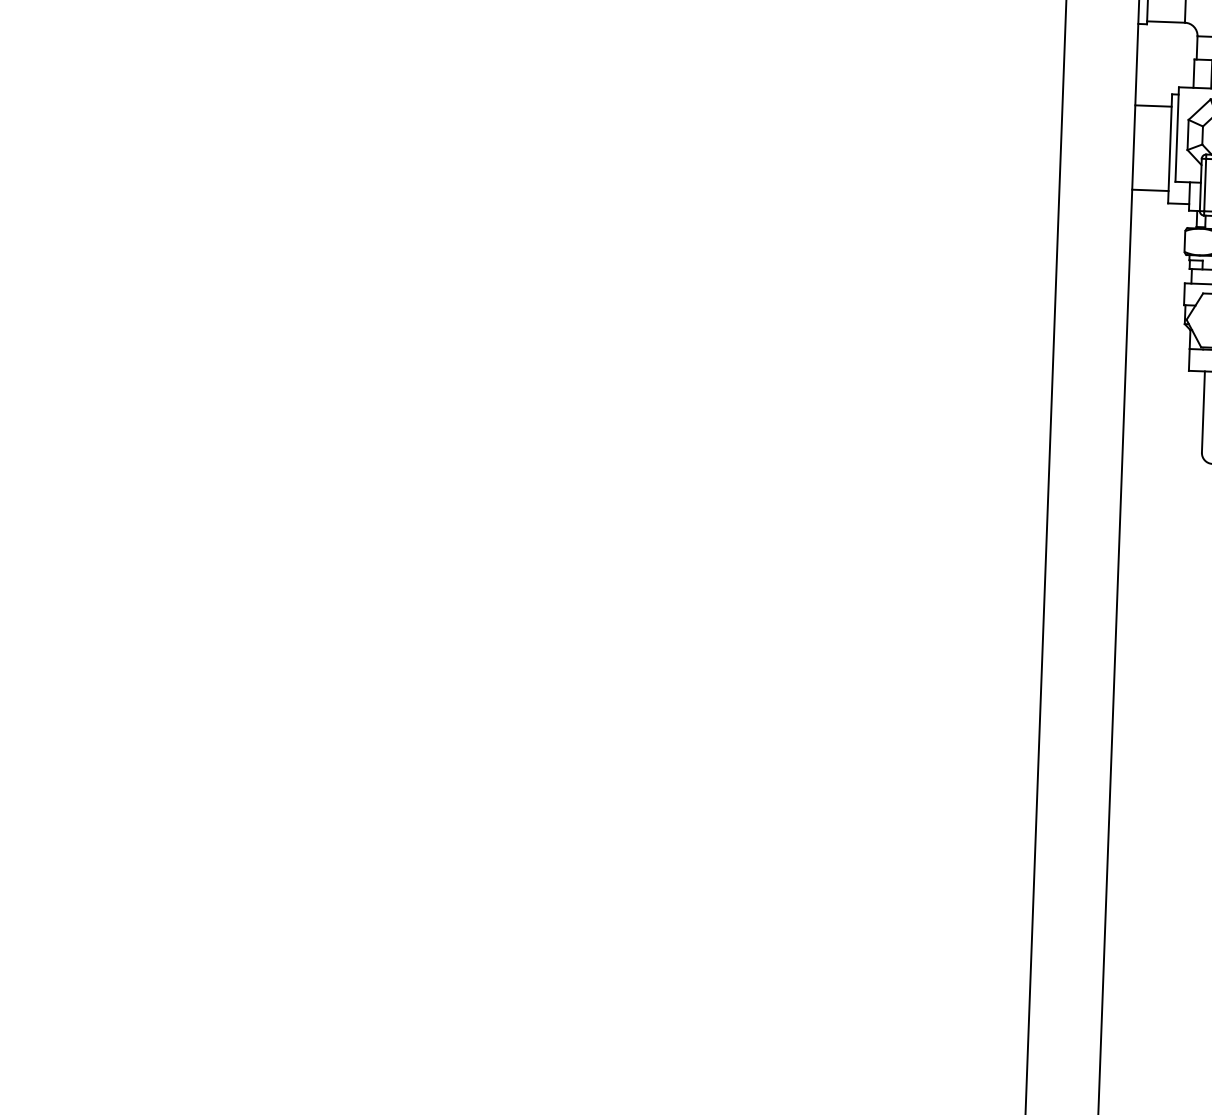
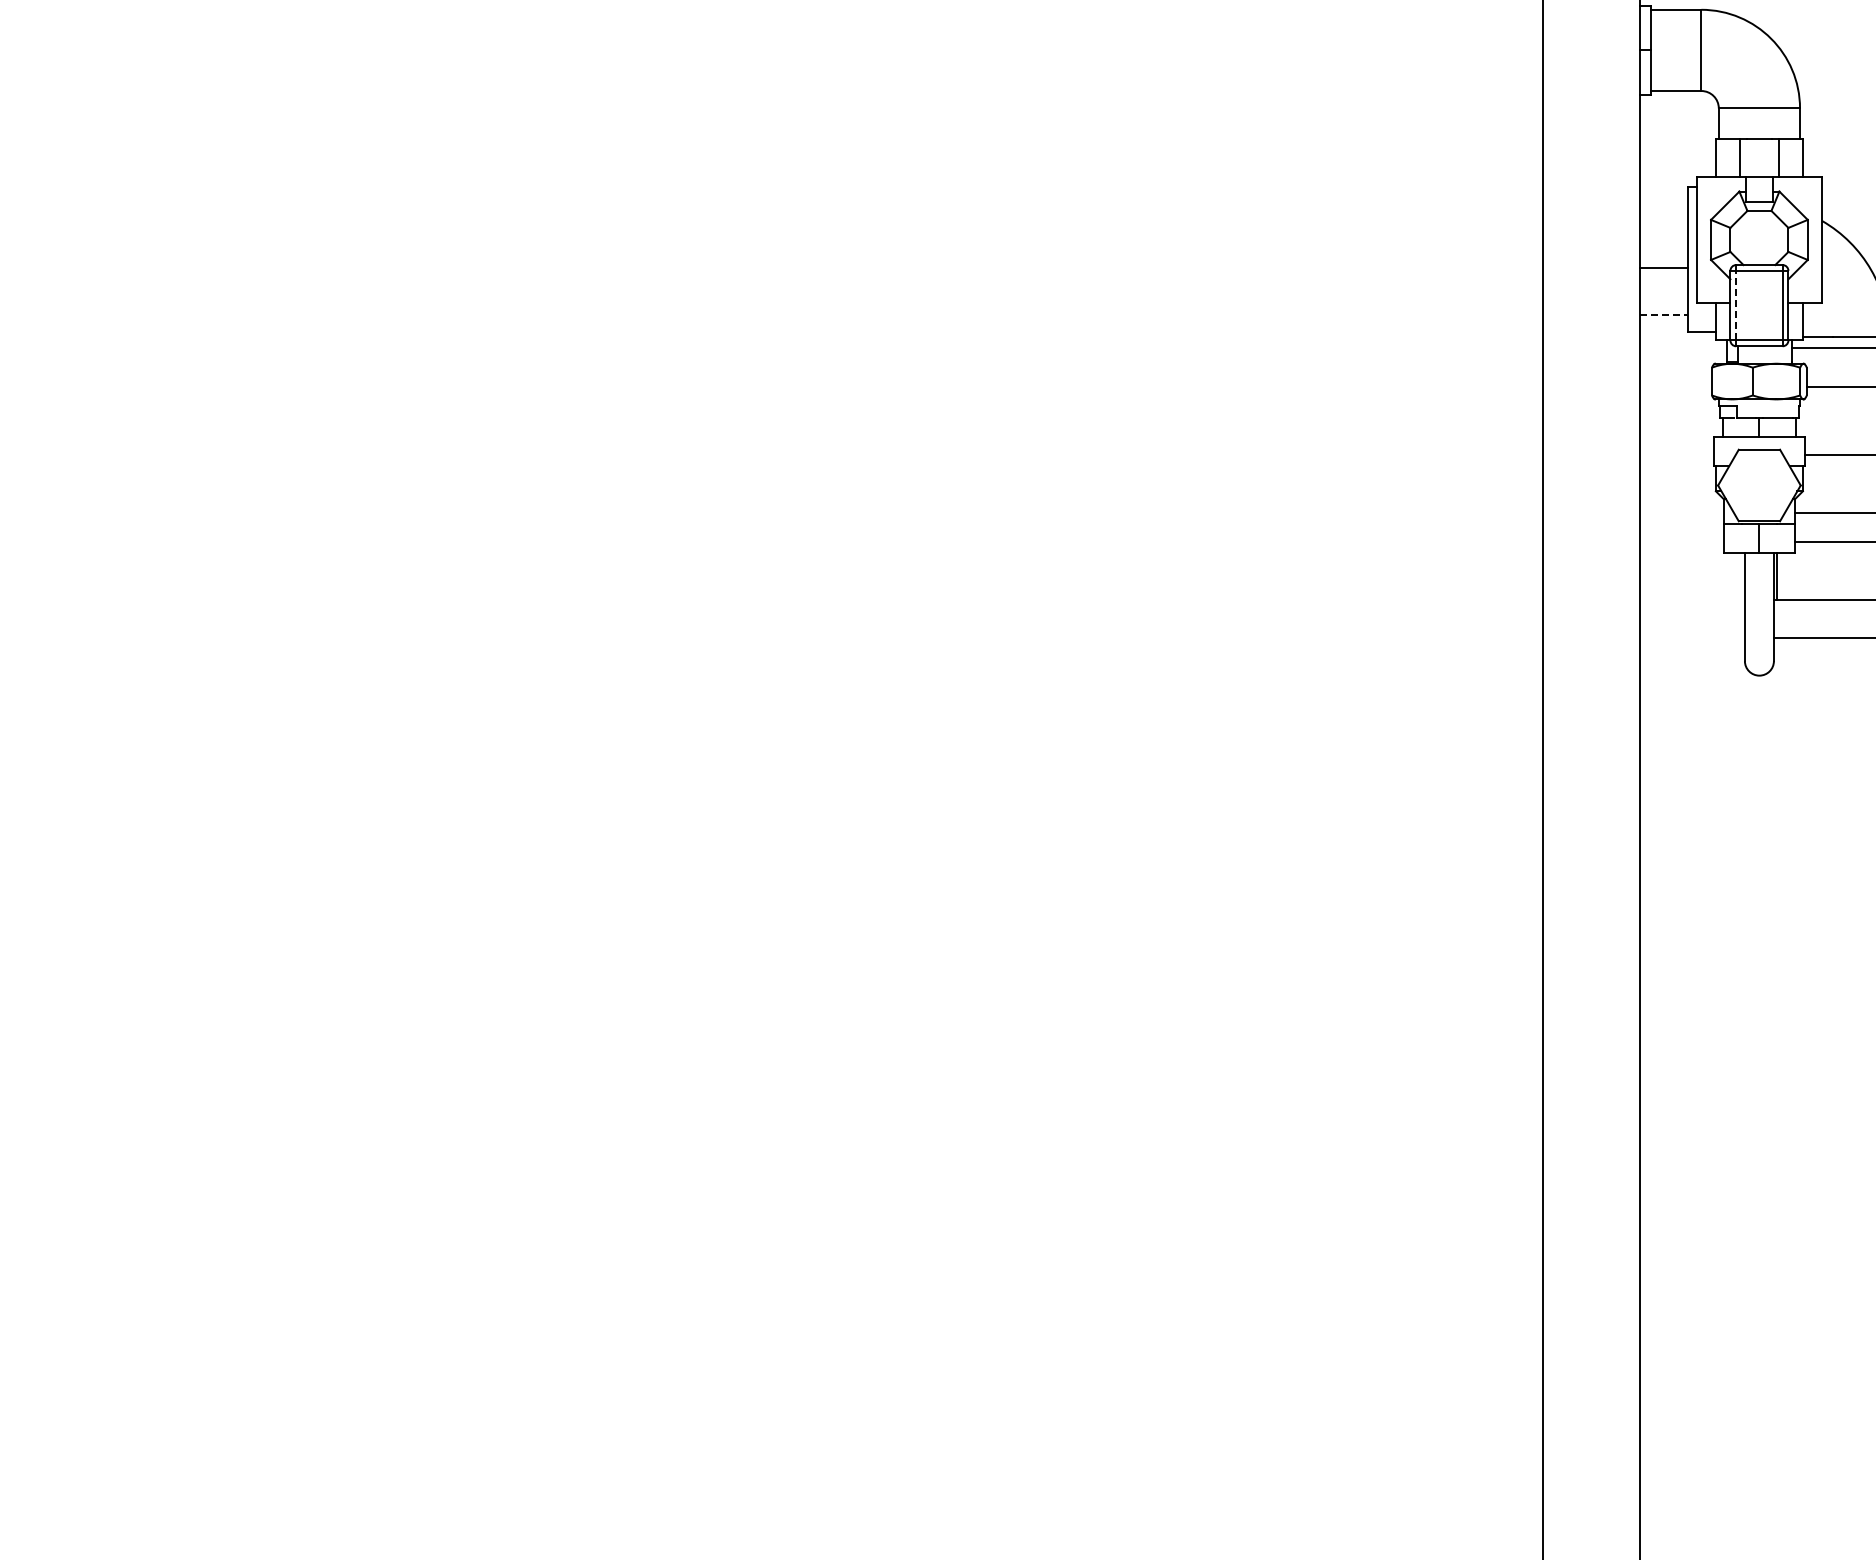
line: (1153, 106) -> (1663, 268), moved
line: (1205, 184) -> (1736, 305), solid -> dashed
line: (1150, 190) -> (1664, 315), solid -> dashed

